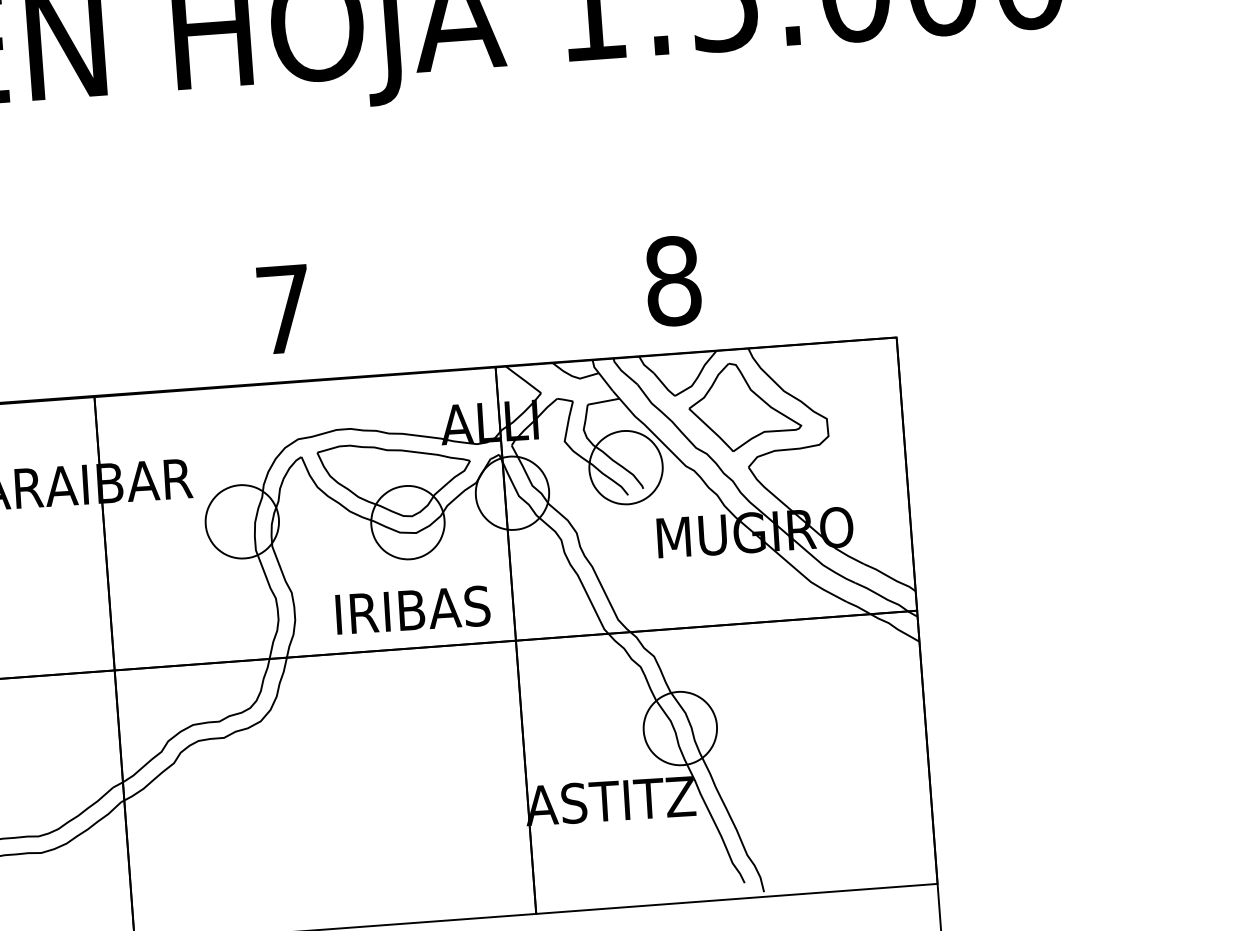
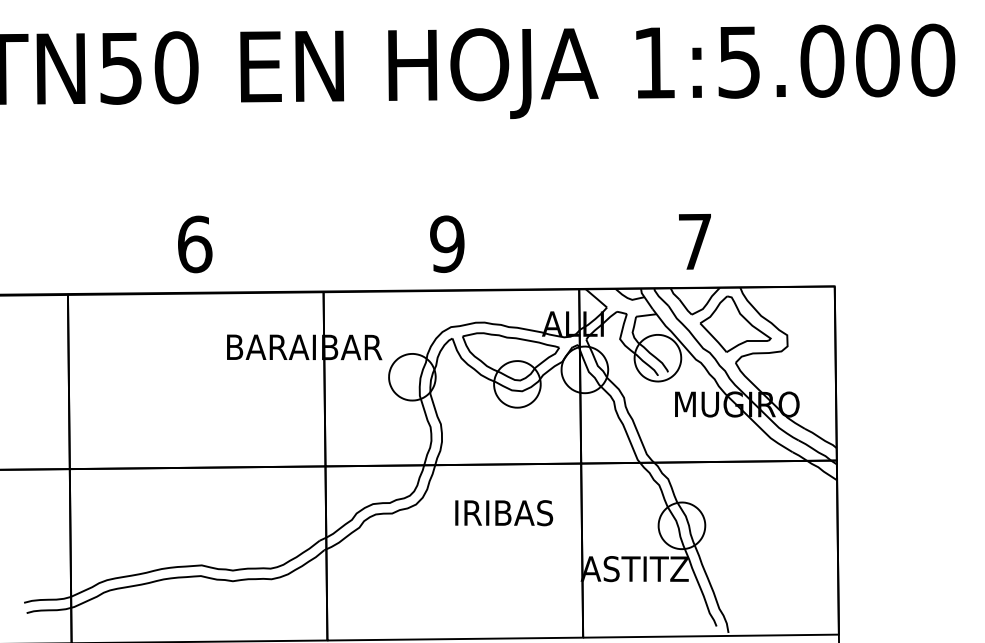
text: (673, 280) -> (695, 241), 8 -> 7
text: (284, 308) -> (447, 243), 7 -> 9
text: (413, 610) -> (504, 513), moved

